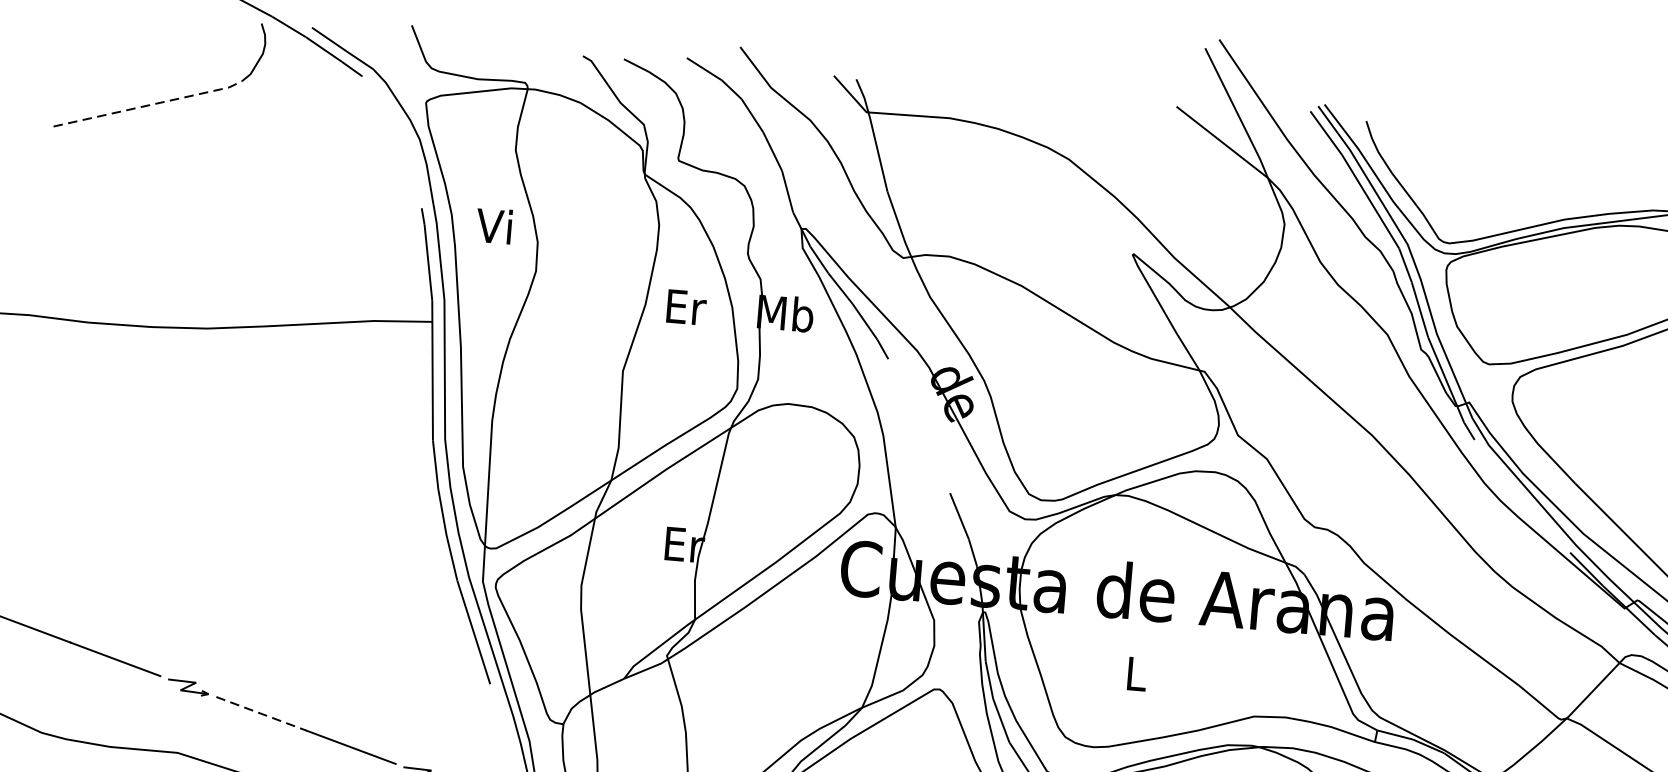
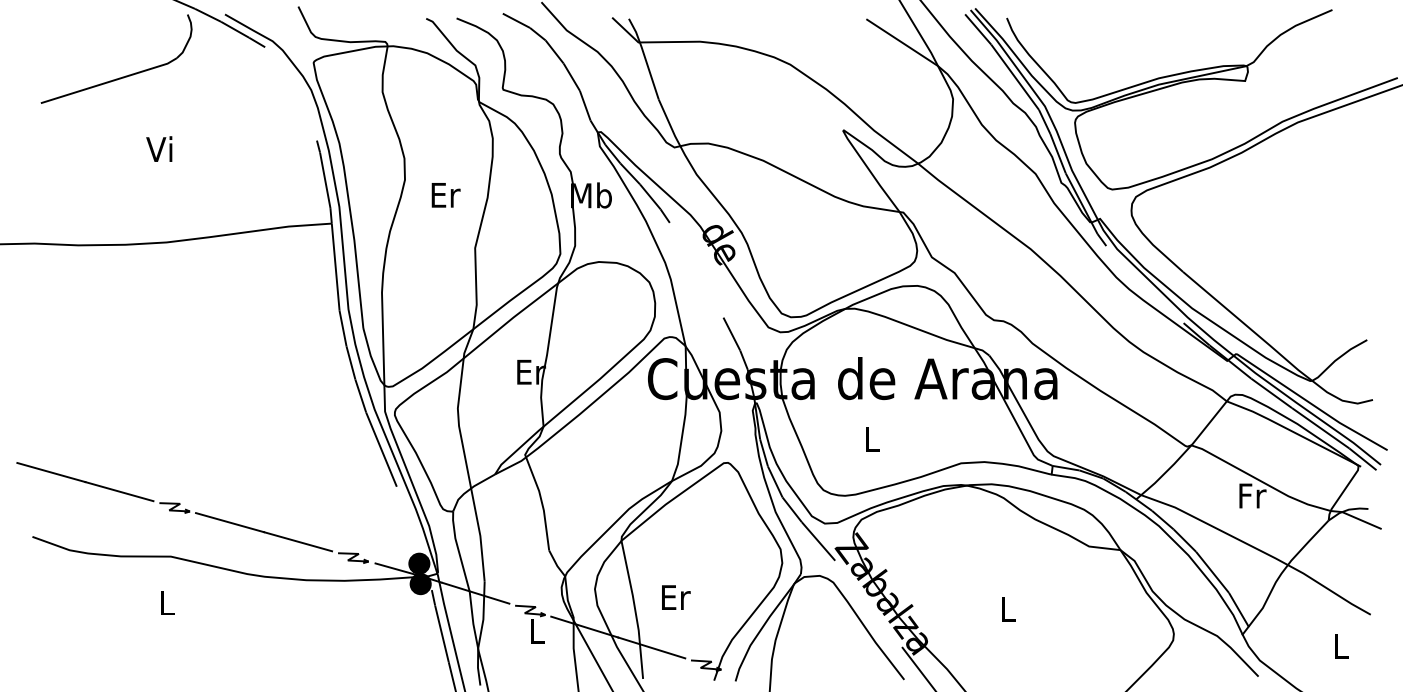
line: (149, 105) -> (110, 81), dashed -> solid
text: (494, 225) -> (159, 148), moved
text: (685, 307) -> (445, 195), moved
line: (261, 713) -> (230, 522), dashed -> solid

